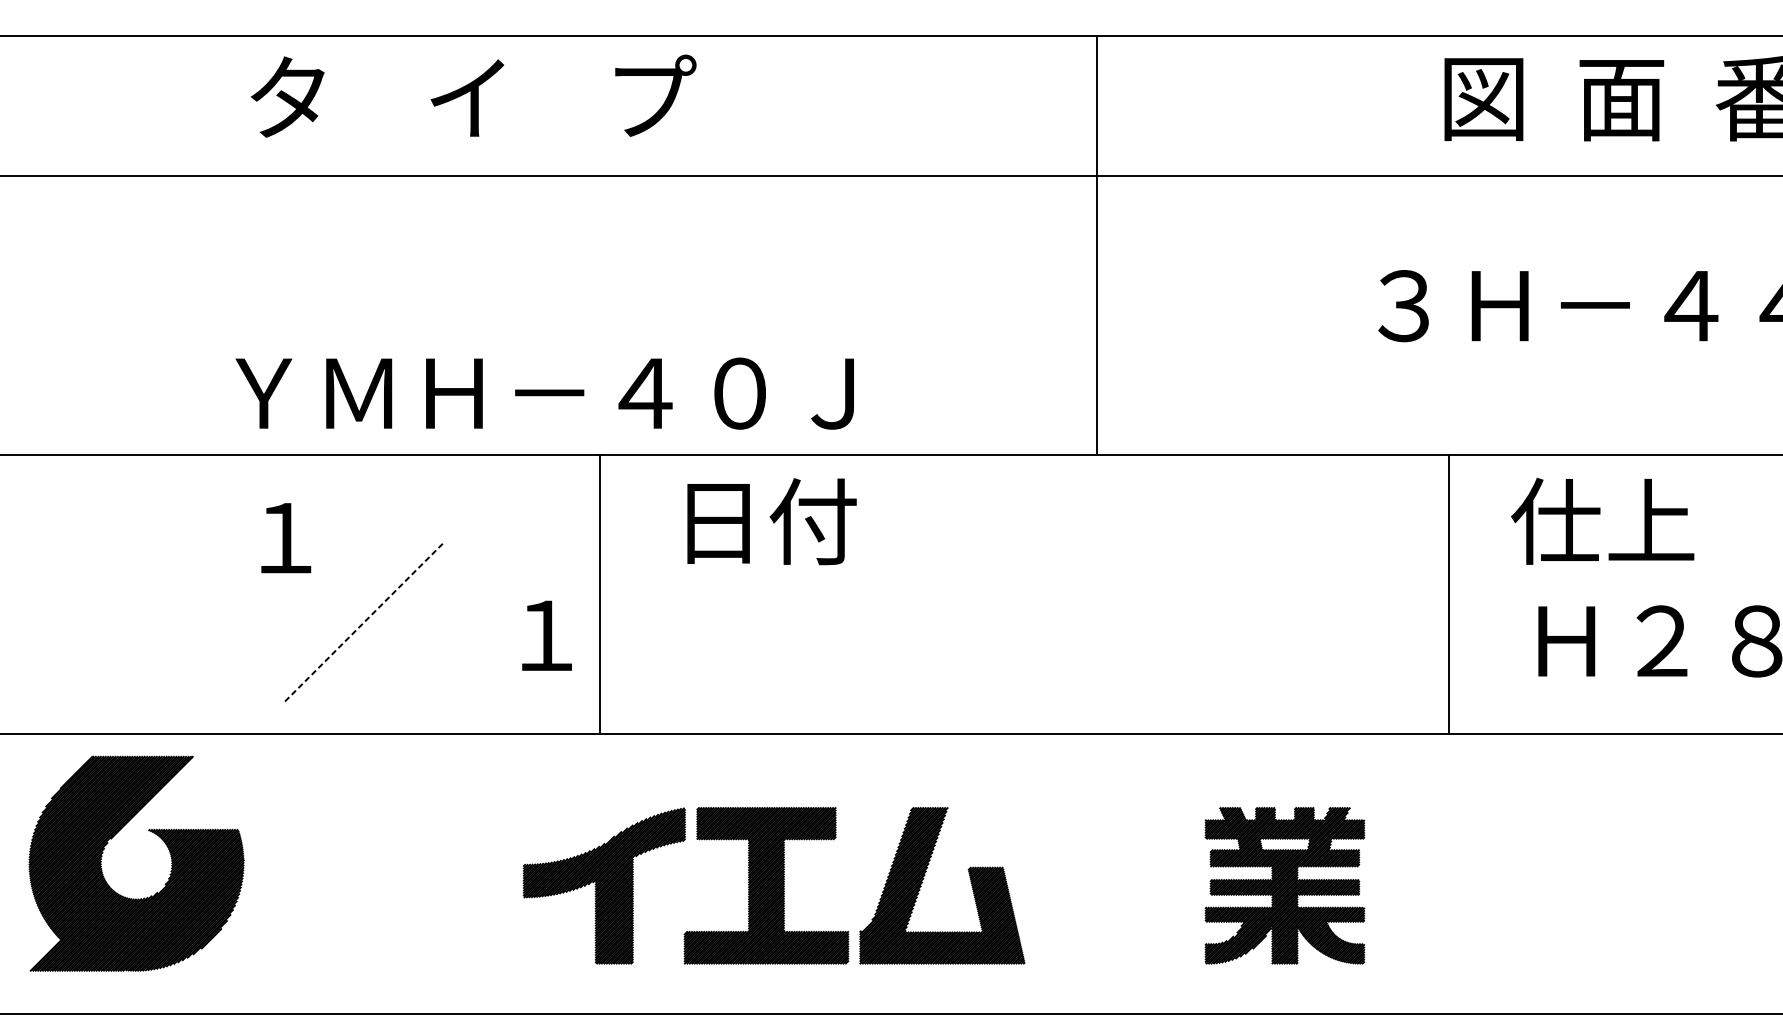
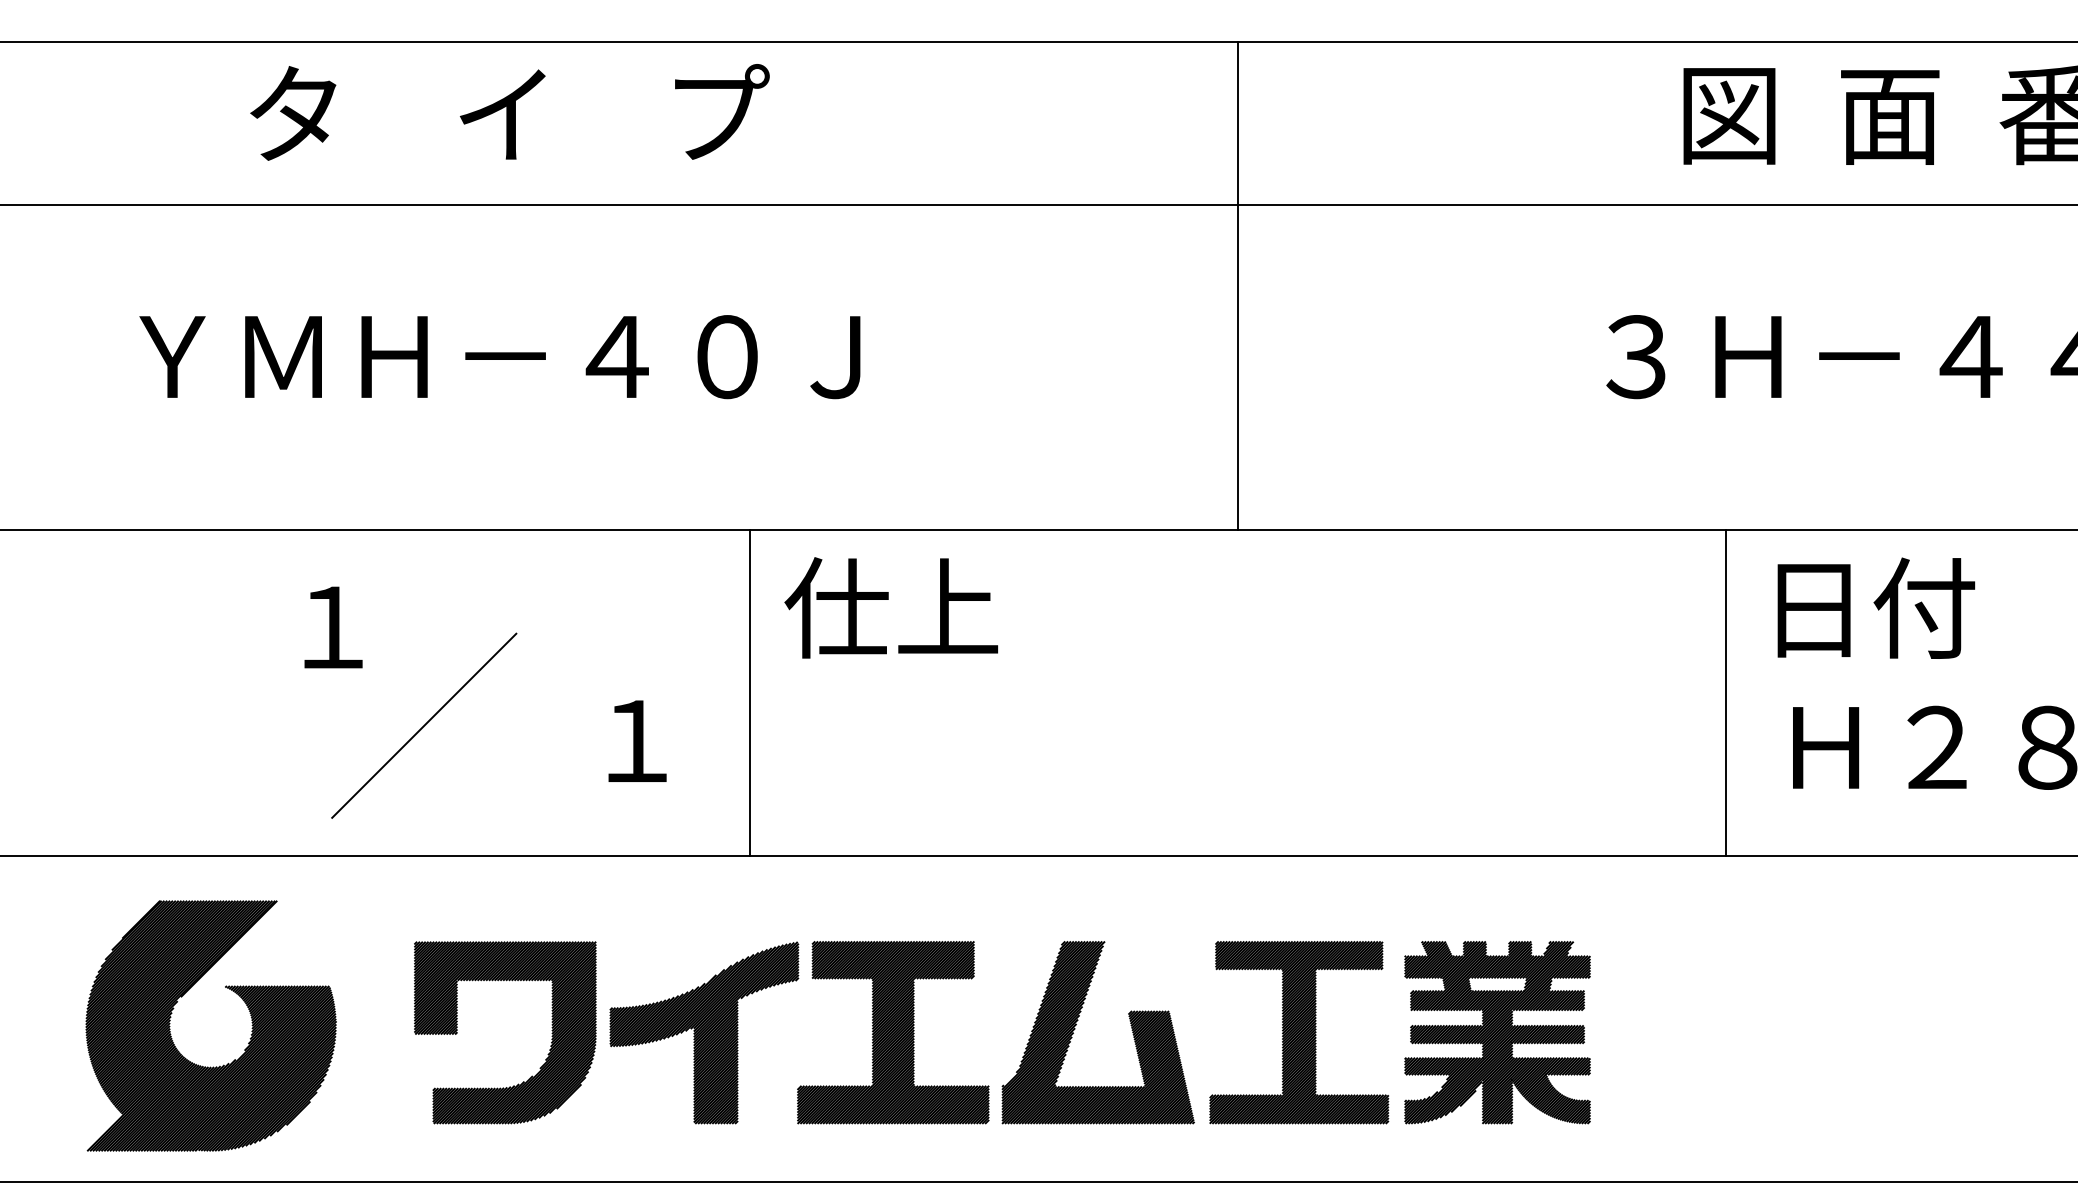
text: (473, 96) -> (509, 112), moved
line: (1096, 245) -> (1238, 286), moved
text: (544, 394) -> (499, 357), moved
text: (764, 521) -> (891, 607), 日付 -> 仕上
text: (1603, 521) -> (1868, 607), 仕上 -> 日付
line: (599, 594) -> (749, 693), moved
line: (1448, 594) -> (1726, 693), moved
line: (364, 622) -> (424, 725), dashed -> solid
part: (105, 848) -> (174, 1008), moved
part: (1115, 885) -> (1299, 1032), added
part: (473, 886) -> (551, 1033), added

